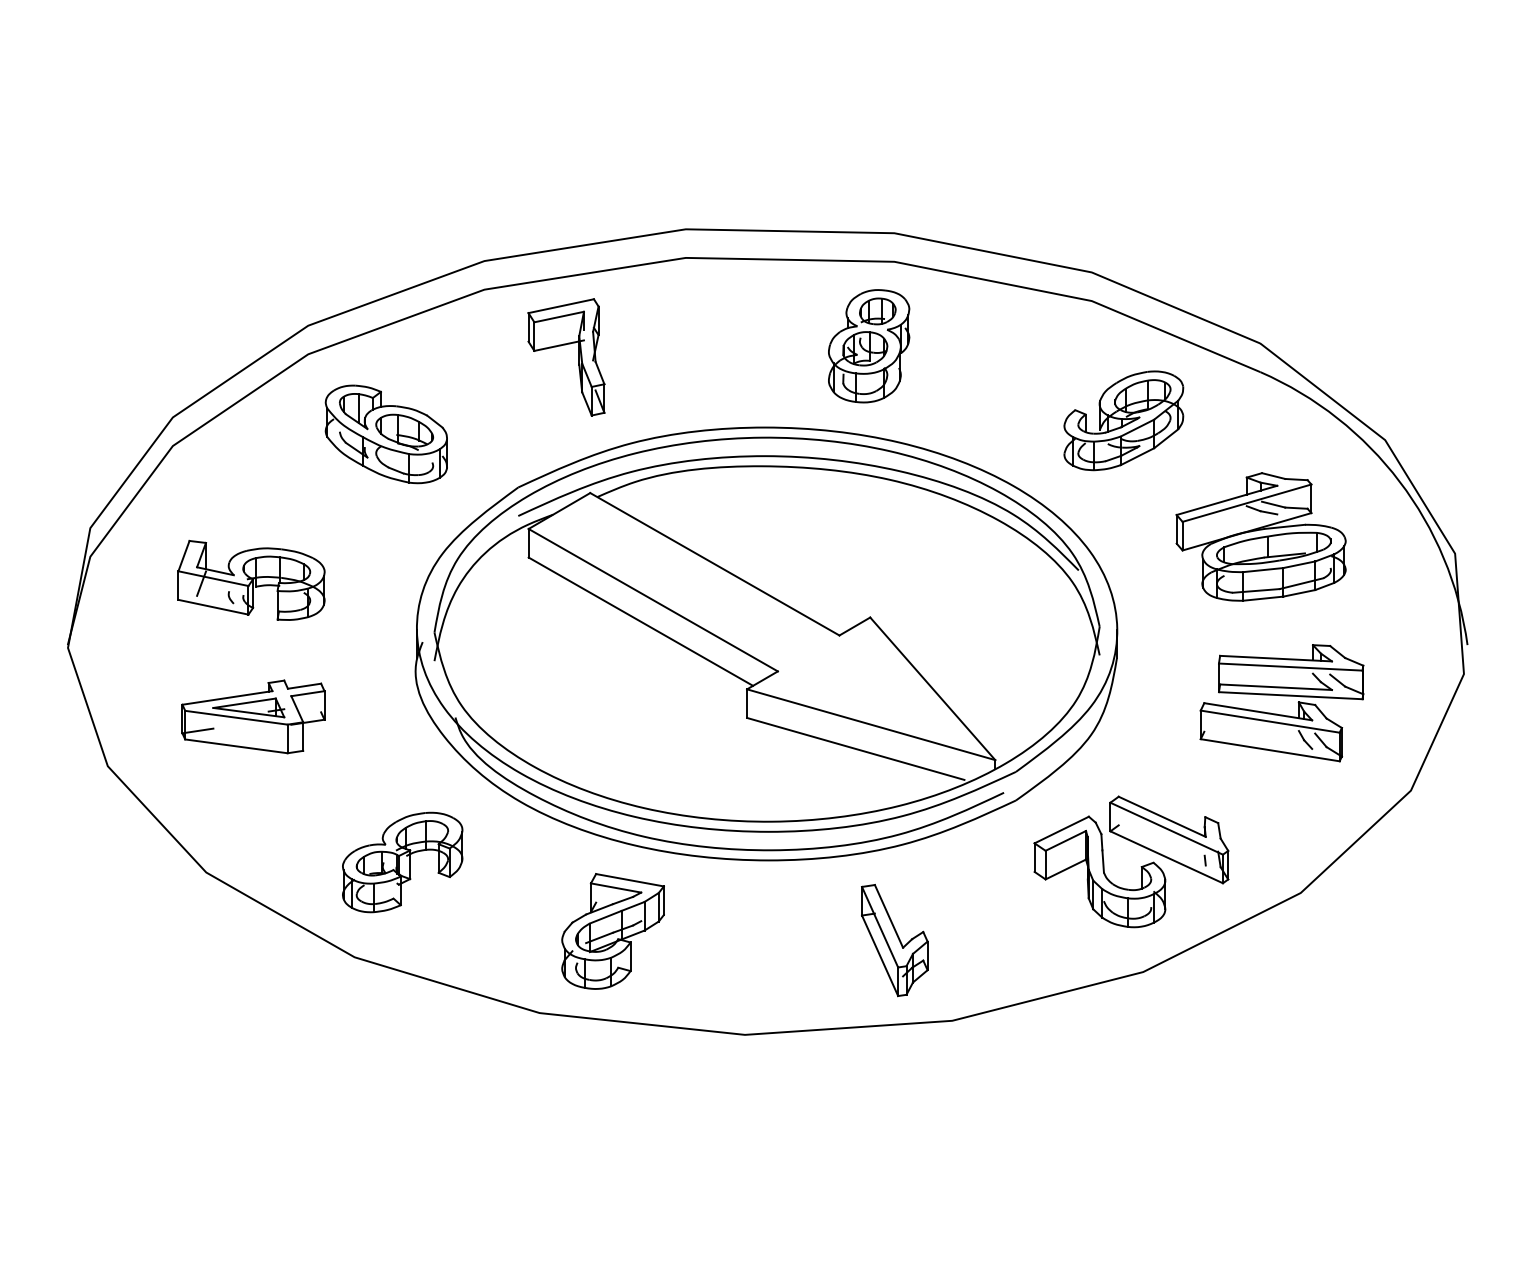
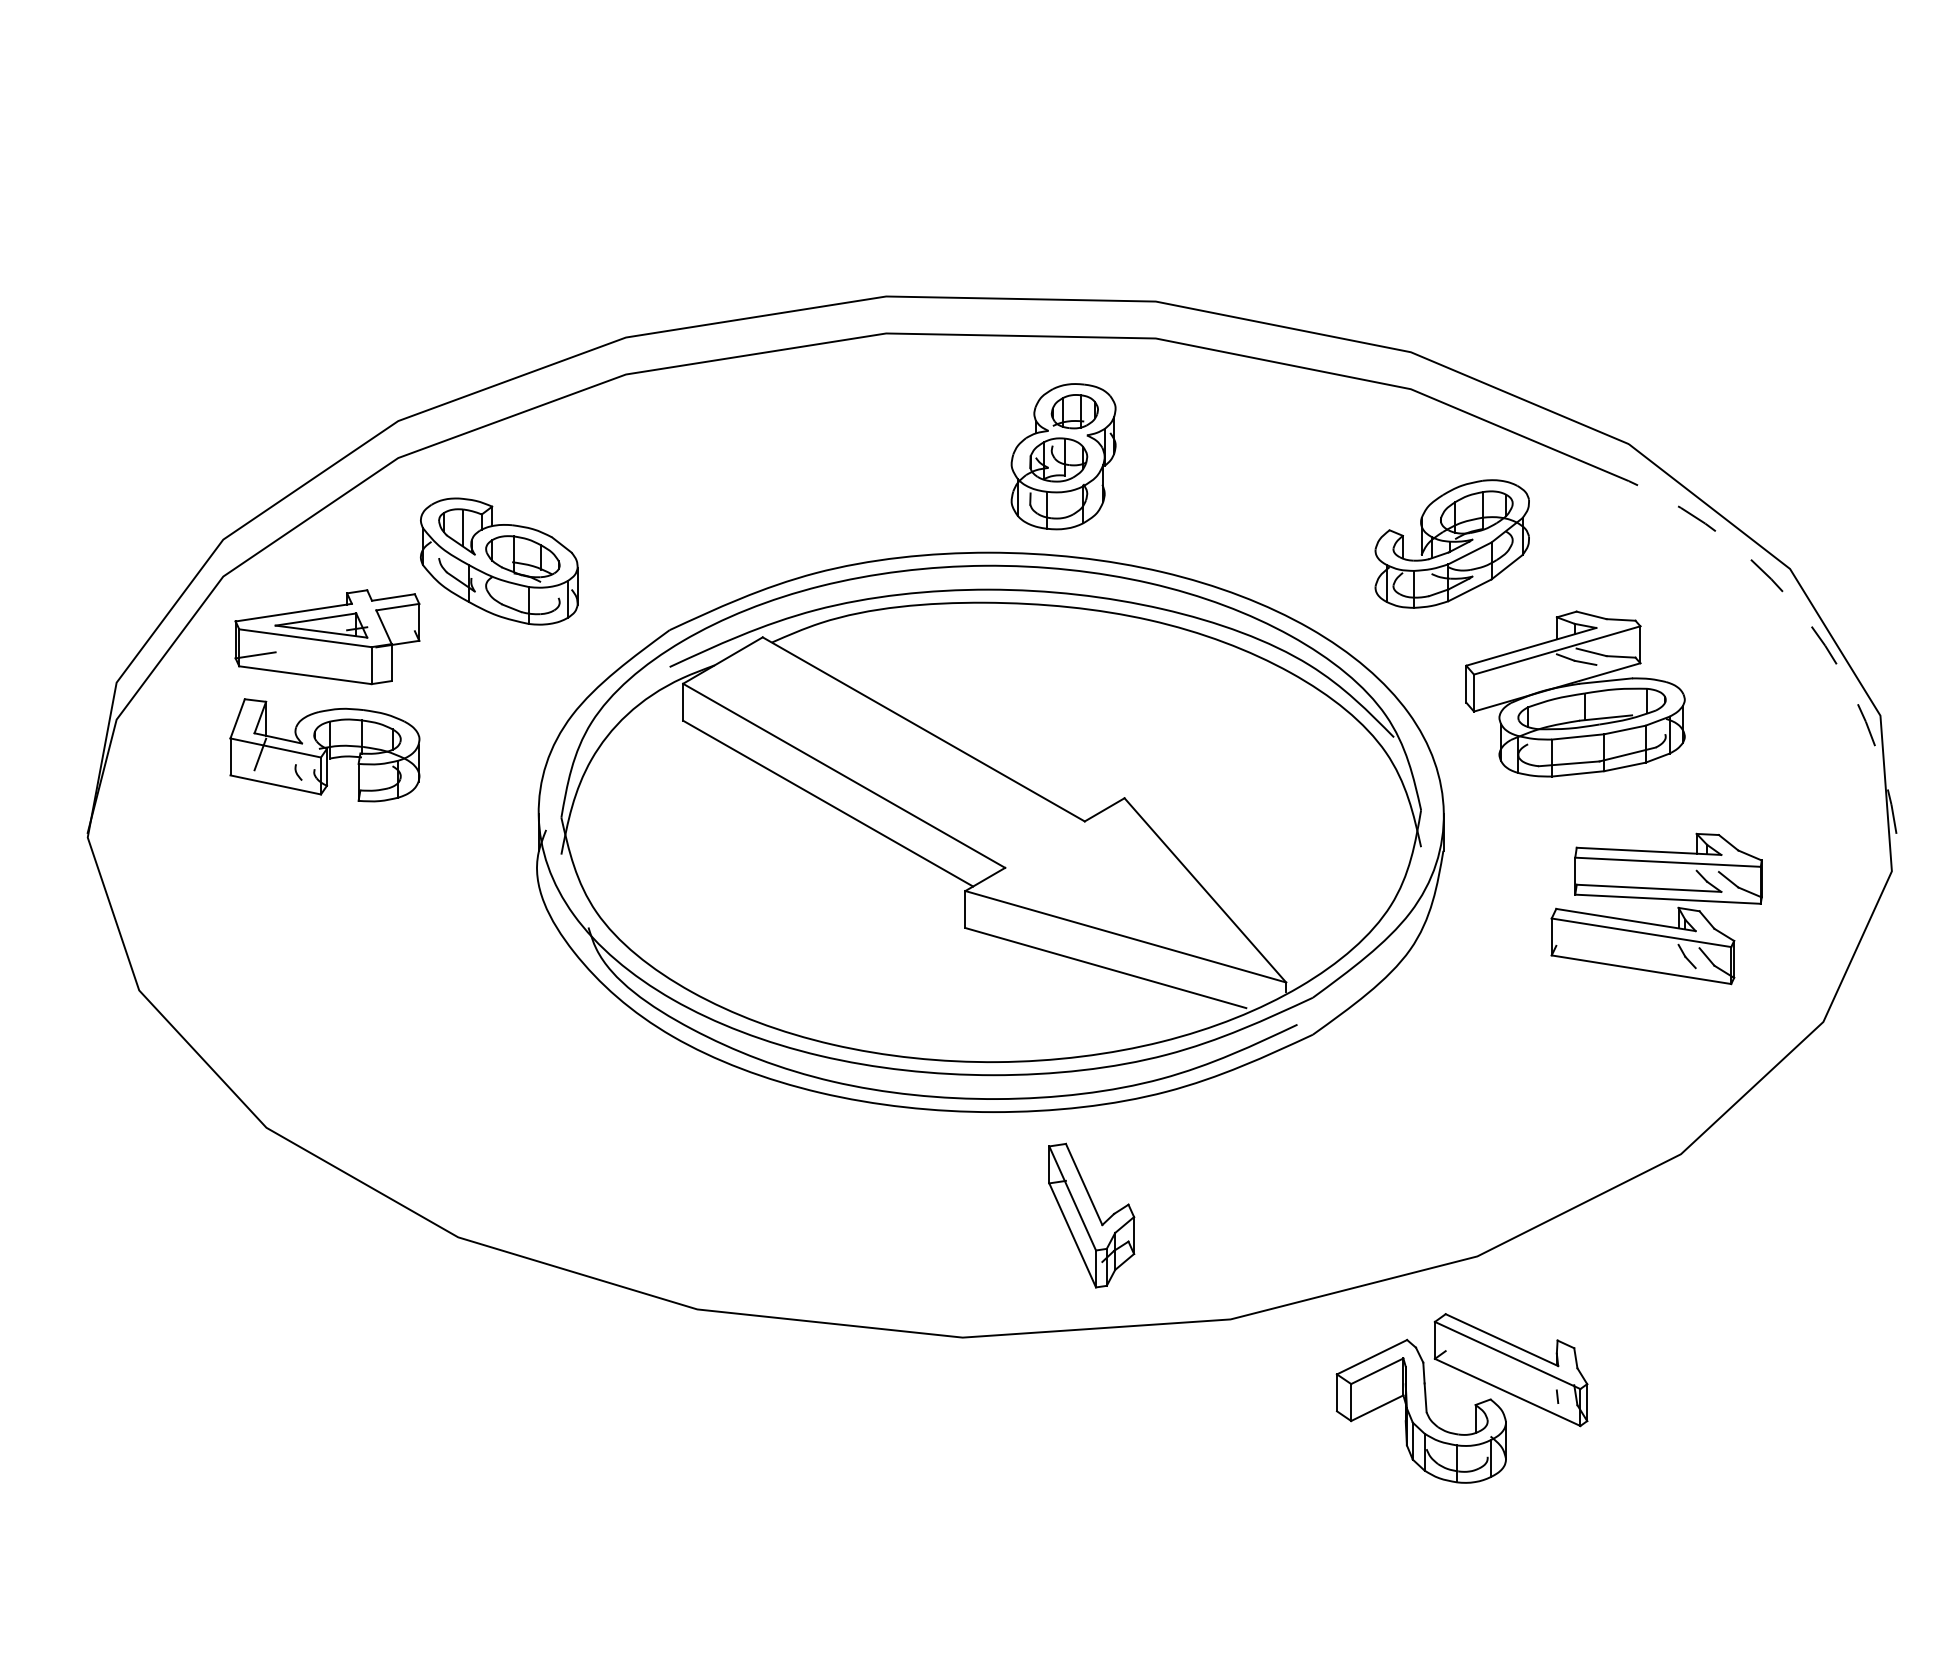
part: (869, 346) -> (1064, 456), moved
part: (578, 357) -> (747, 462), removed
arc: (1399, 481) -> (1808, 622), solid -> dashed
part: (1260, 536) -> (1574, 693), moved
part: (253, 716) -> (327, 636), moved
part: (402, 862) -> (520, 1114), removed
part: (1140, 866) -> (1473, 1404), moved
part: (612, 931) -> (791, 1204), removed
part: (894, 940) -> (1091, 1215), moved

